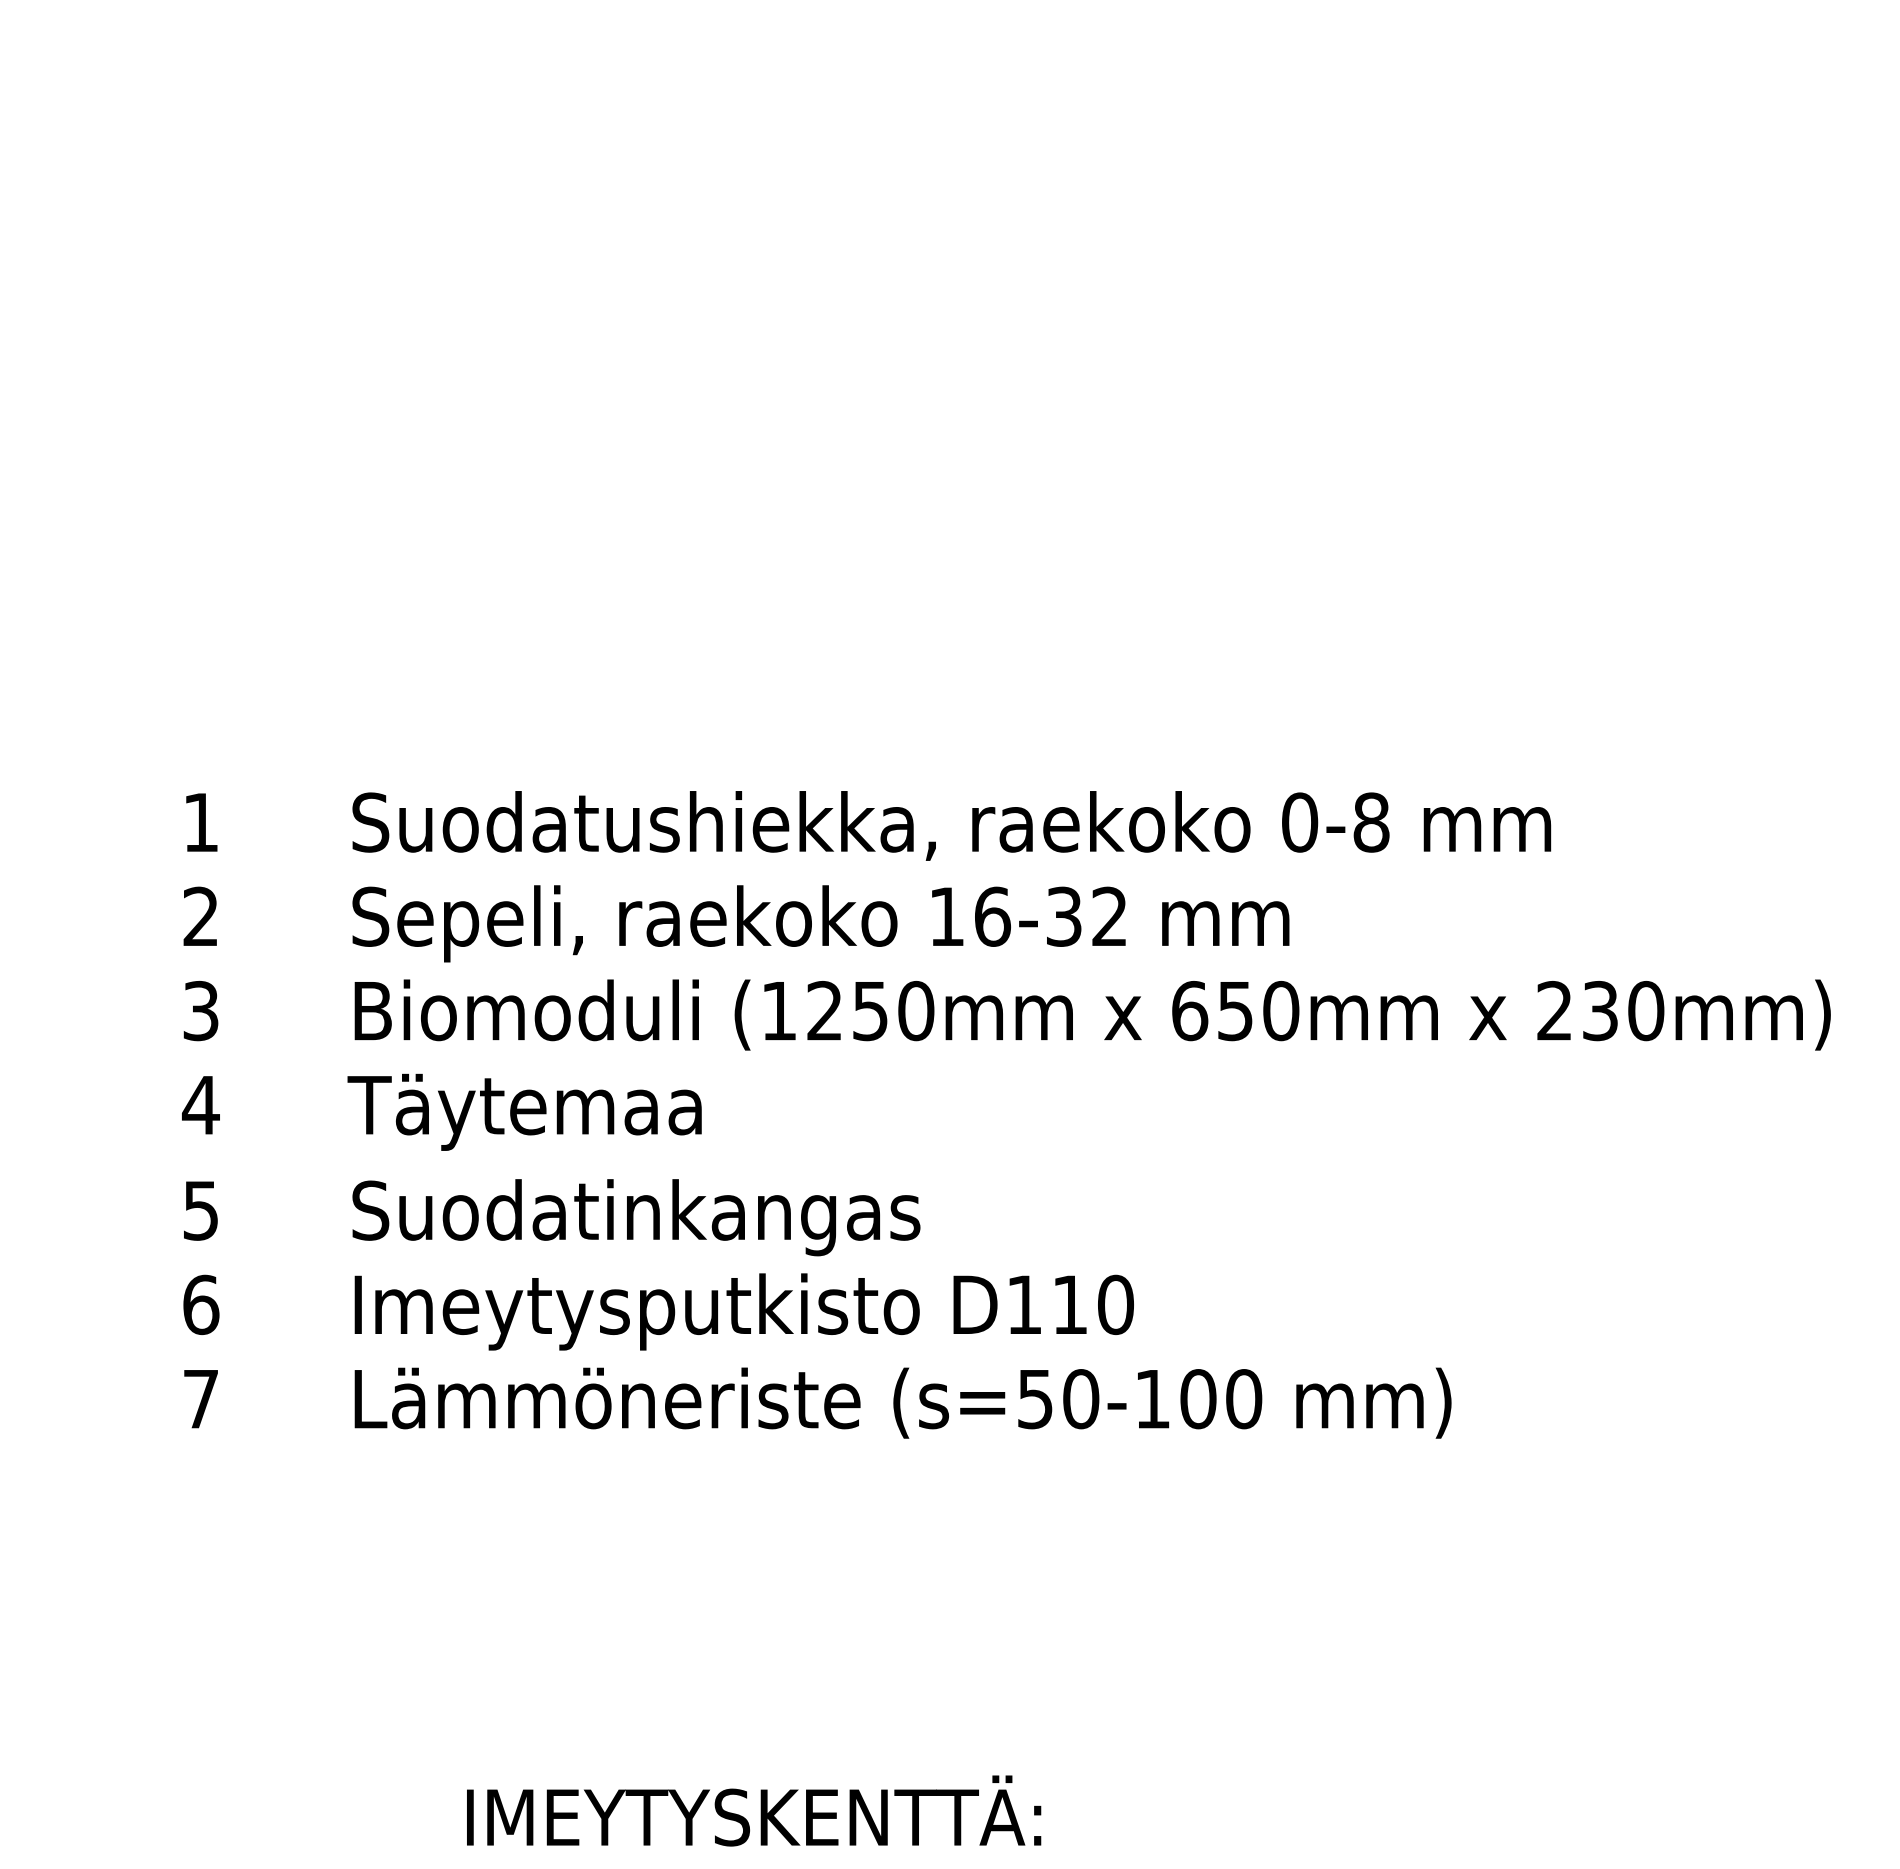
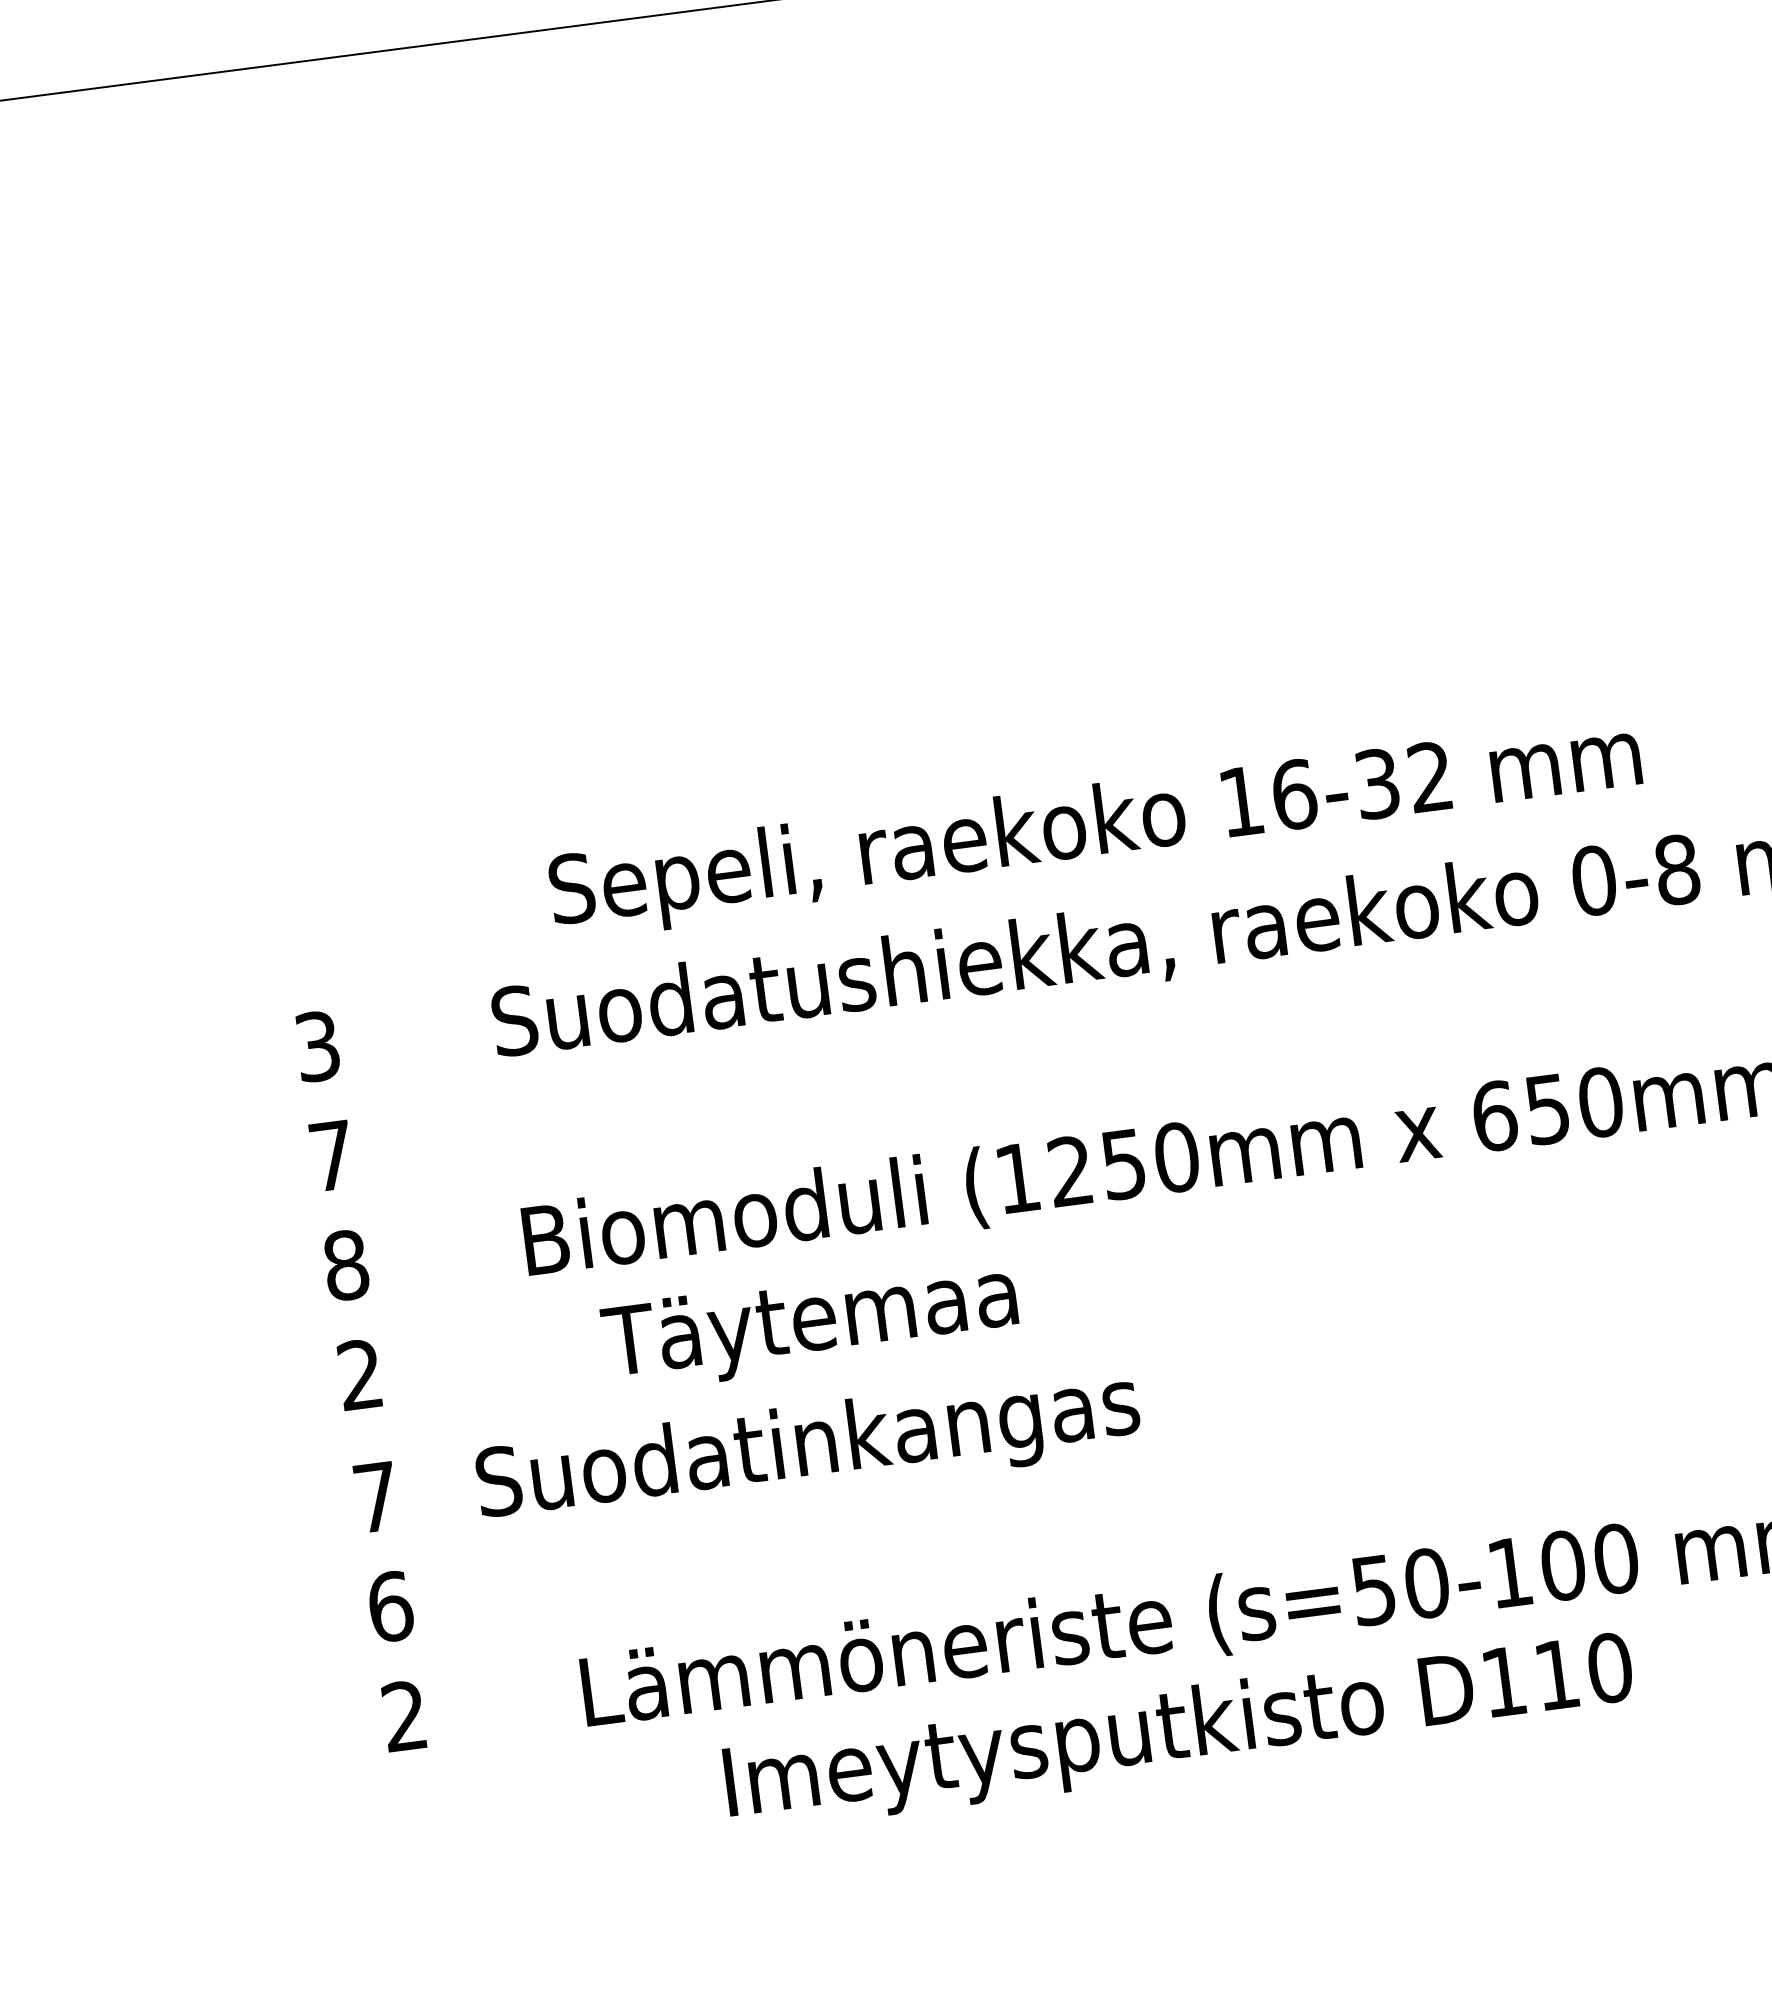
text: (200, 822) -> (317, 1046), 1 -> 3
text: (200, 915) -> (331, 1154), 2 -> 7
text: (820, 923) -> (1095, 828), moved
text: (201, 1011) -> (346, 1265), 3 -> 8
text: (200, 1104) -> (359, 1374), 4 -> 2
text: (524, 1111) -> (810, 1323), moved
text: (200, 1210) -> (375, 1497), 5 -> 7
text: (636, 1217) -> (808, 1449), moved
text: (743, 1311) -> (1178, 1731), moved
text: (200, 1398) -> (403, 1715), 7 -> 2

